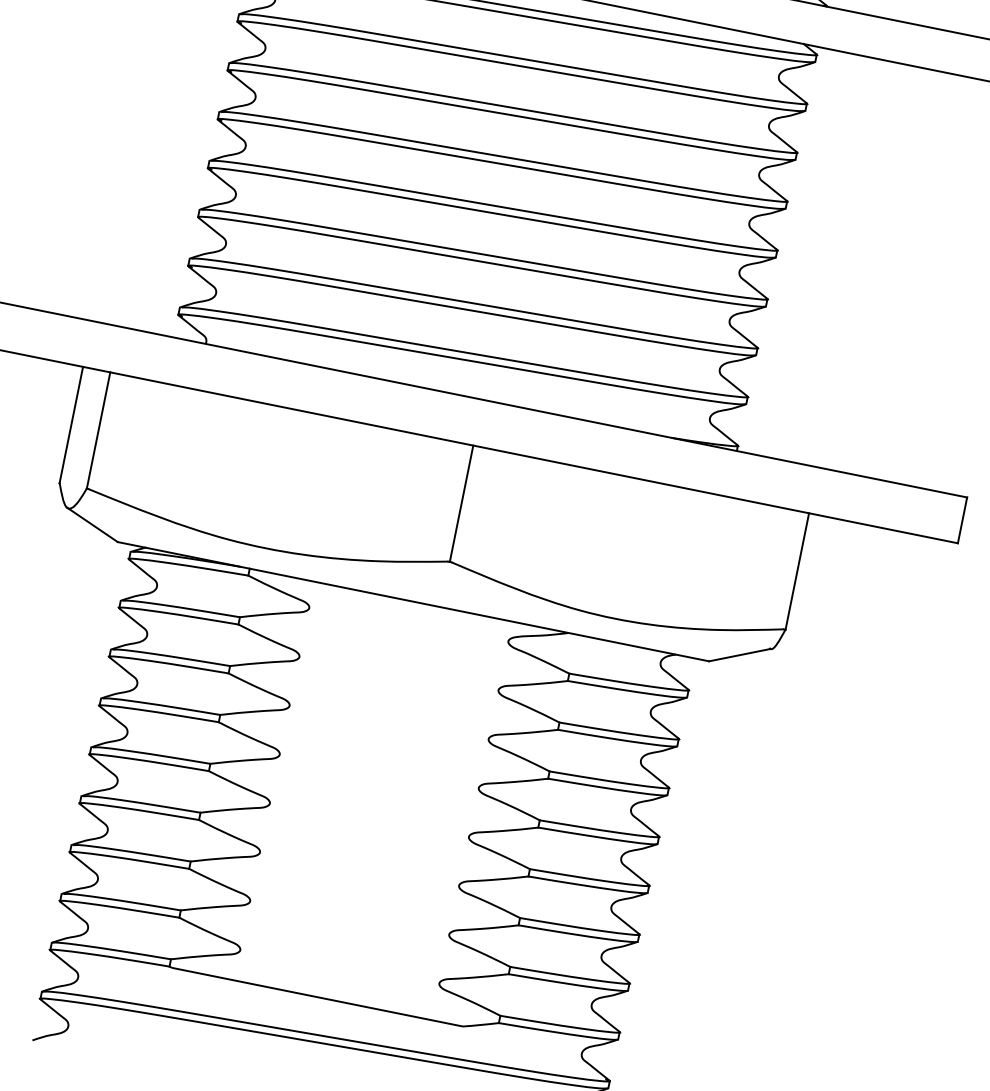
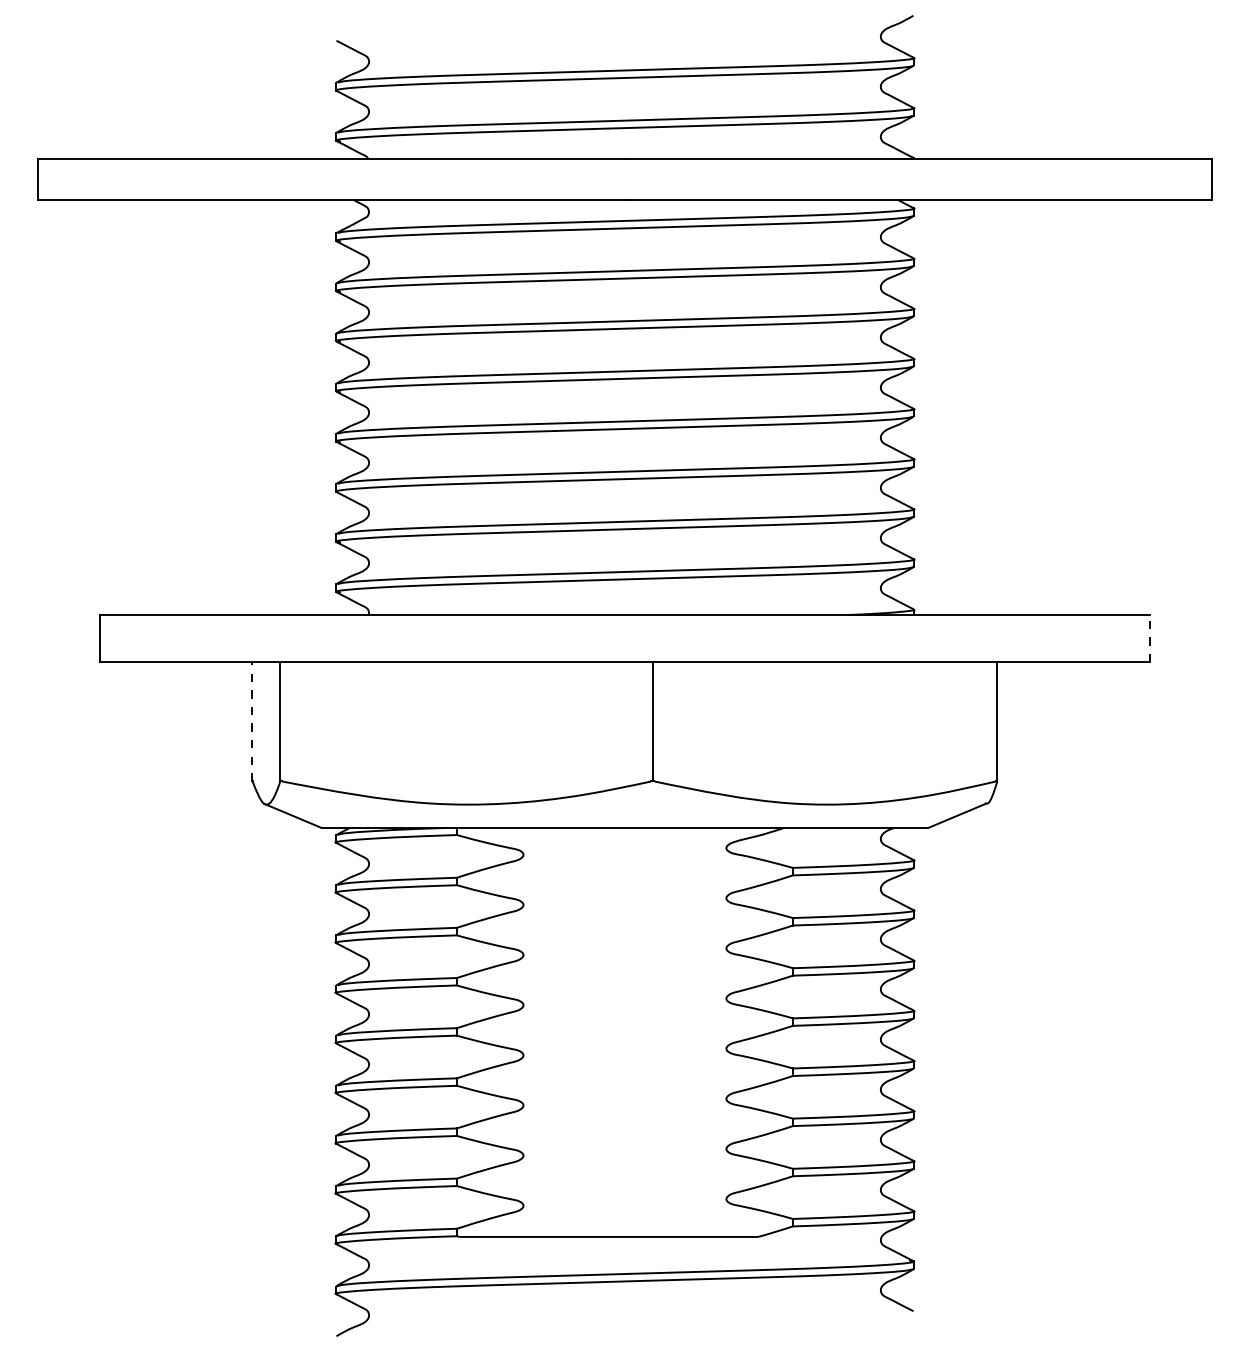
line: (71, 424) -> (252, 721), solid -> dashed
line: (962, 520) -> (1150, 638), solid -> dashed

